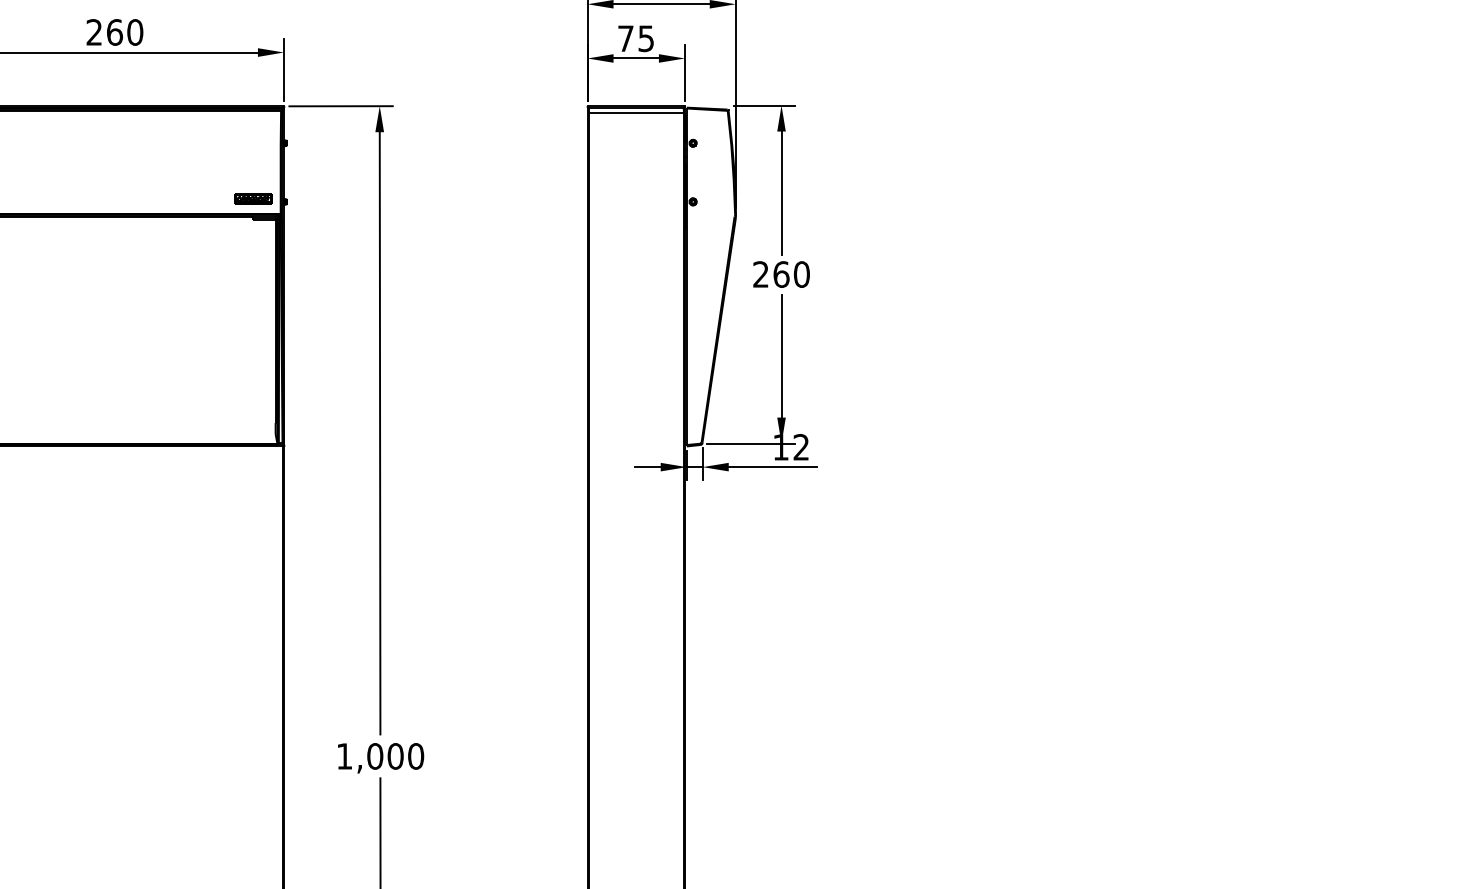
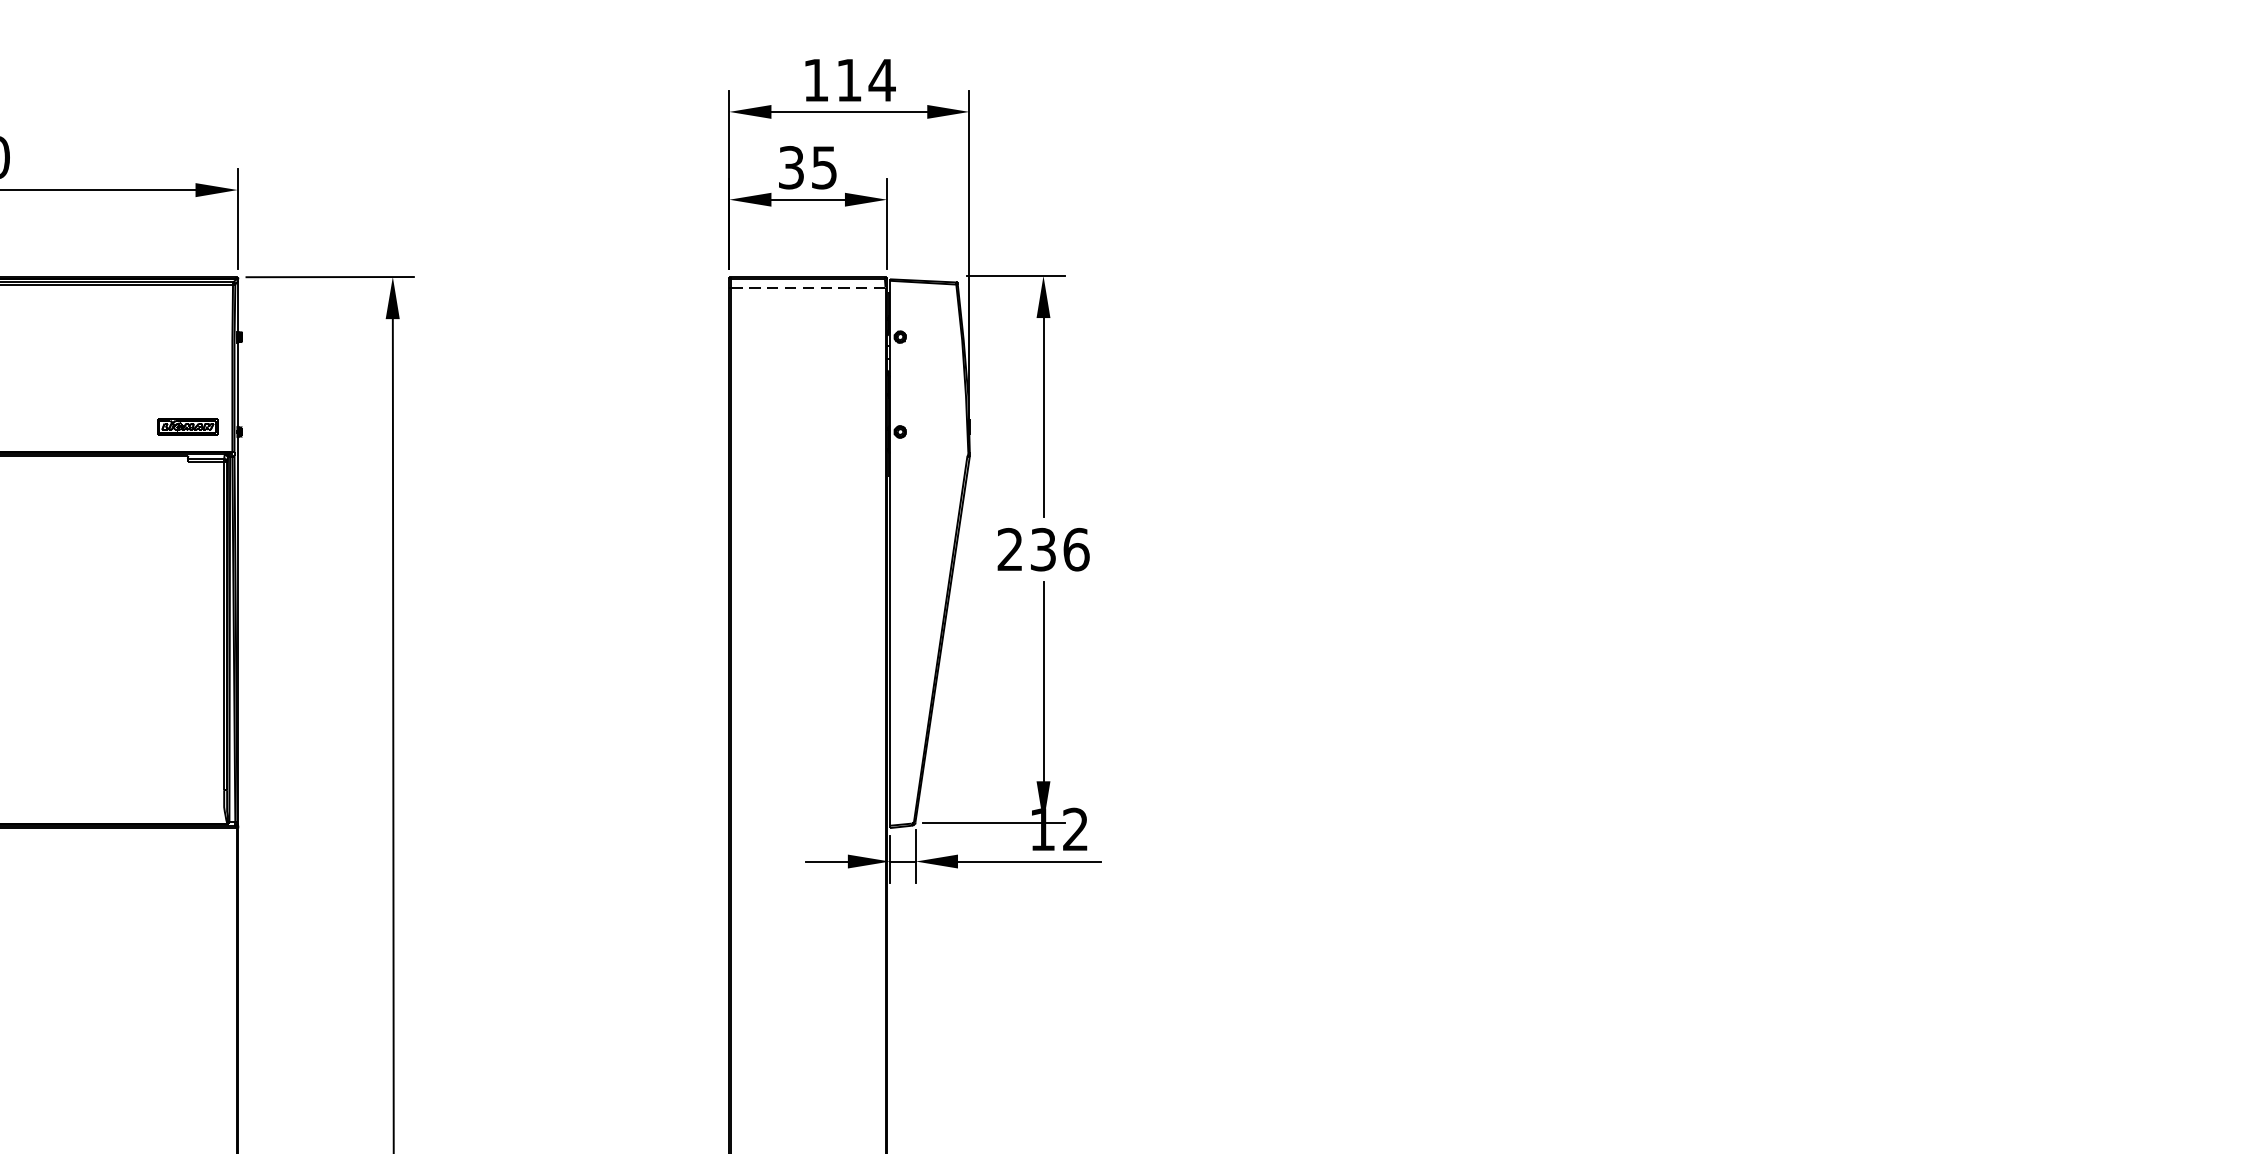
text: (625, 38) -> (790, 167), 75 -> 35
line: (636, 112) -> (808, 287), solid -> dashed
text: (791, 274) -> (1059, 549), 260 -> 236

